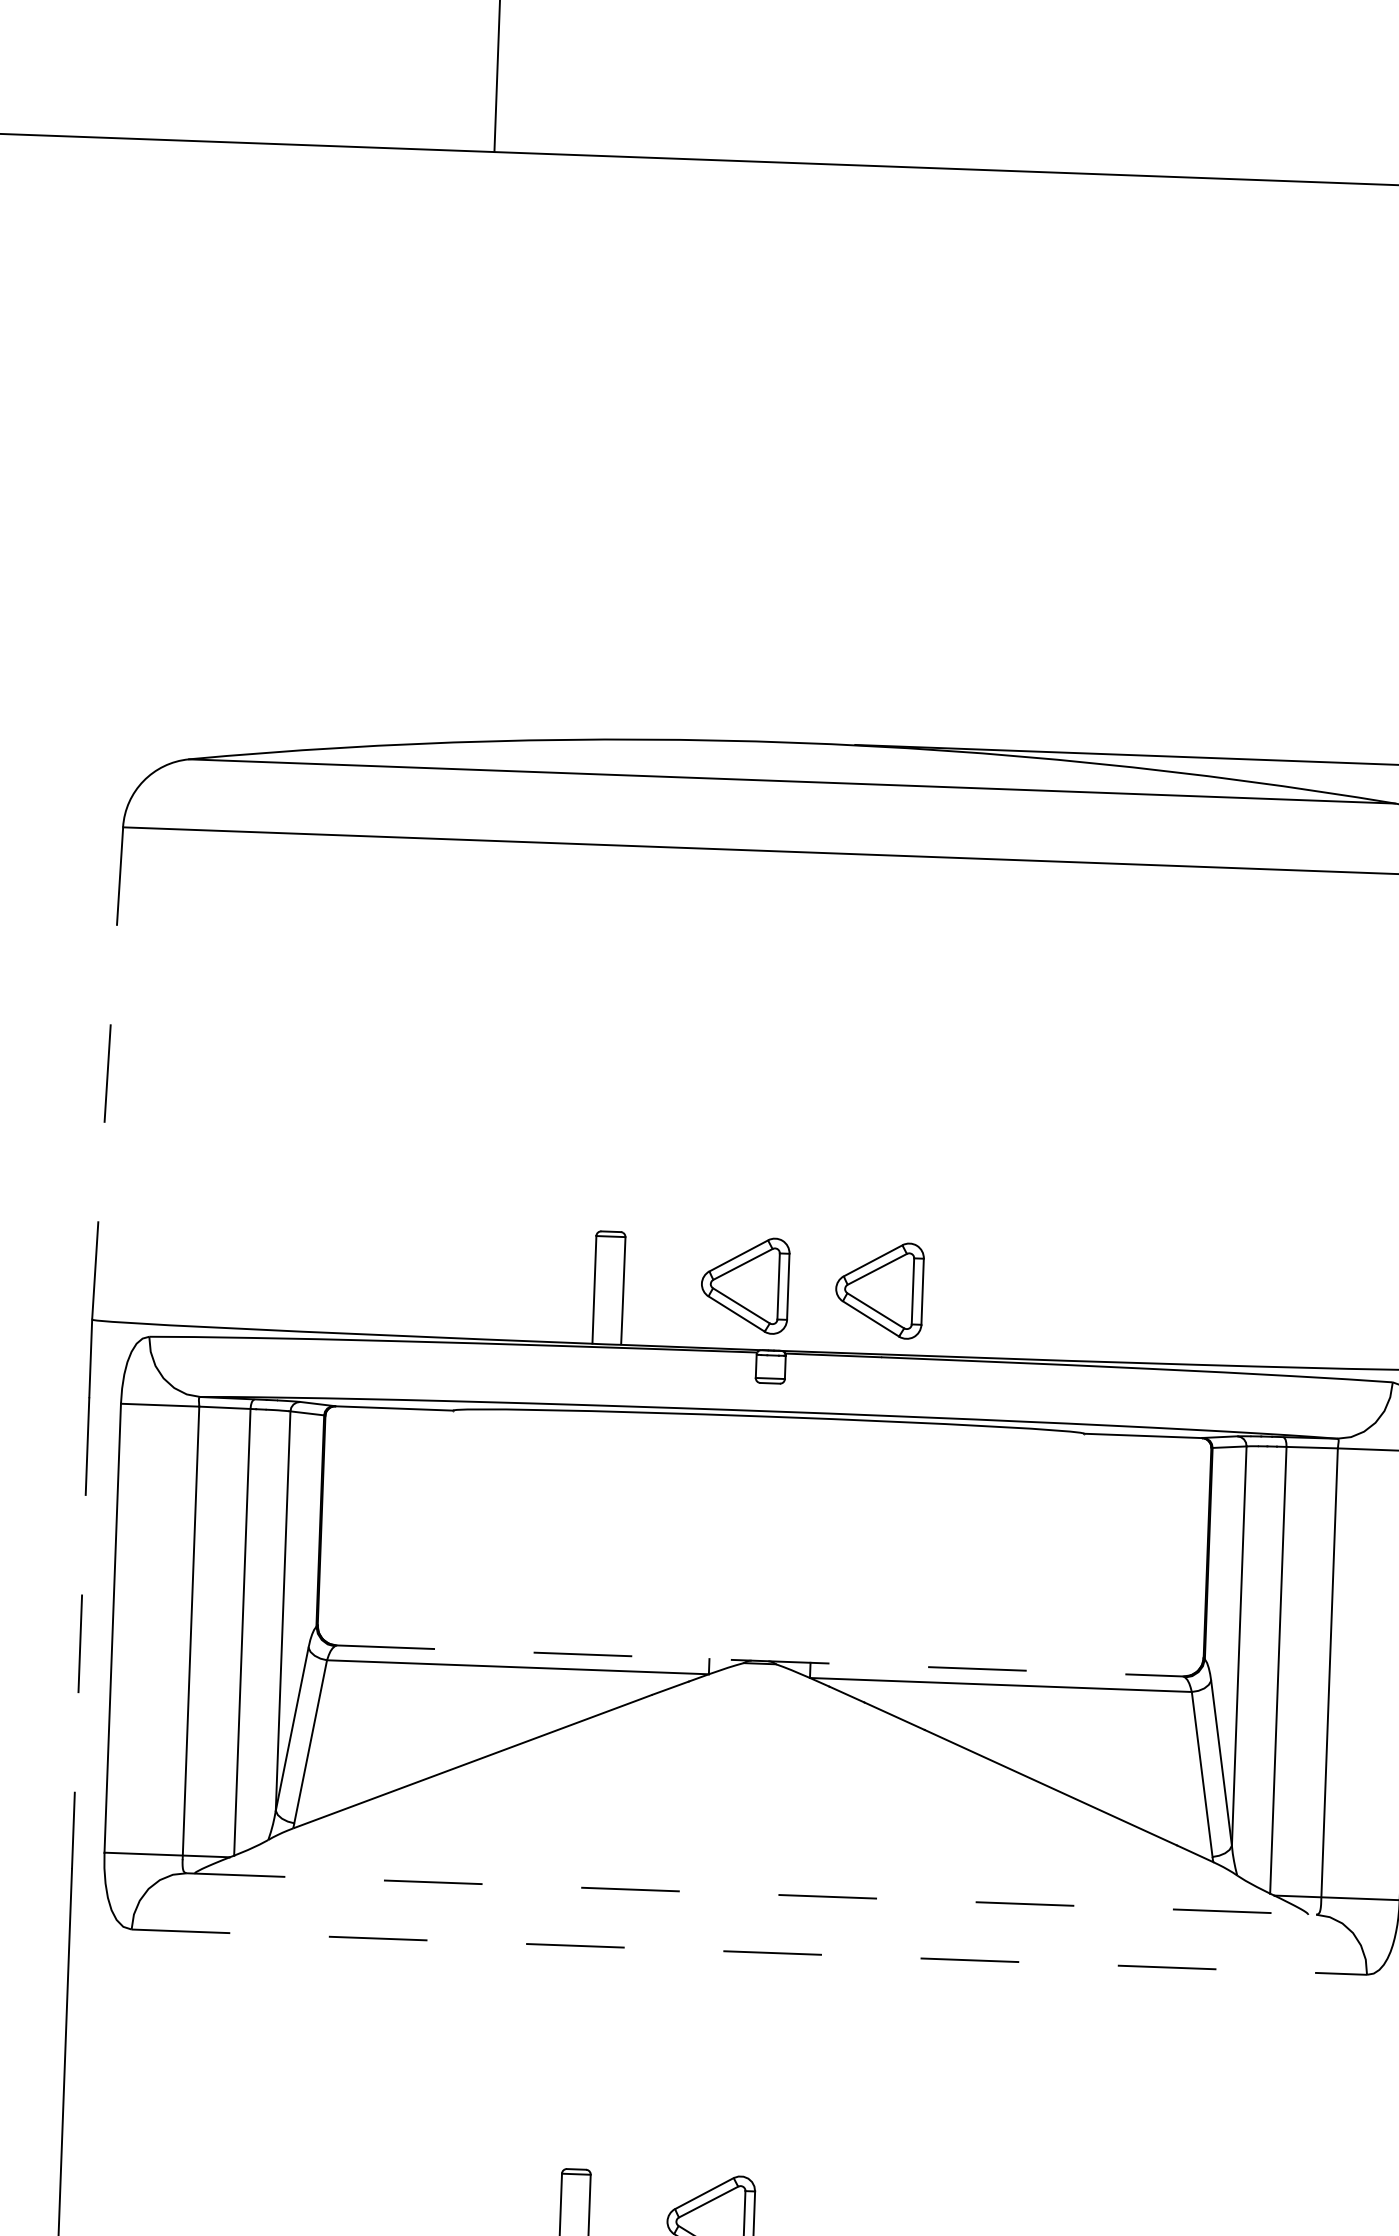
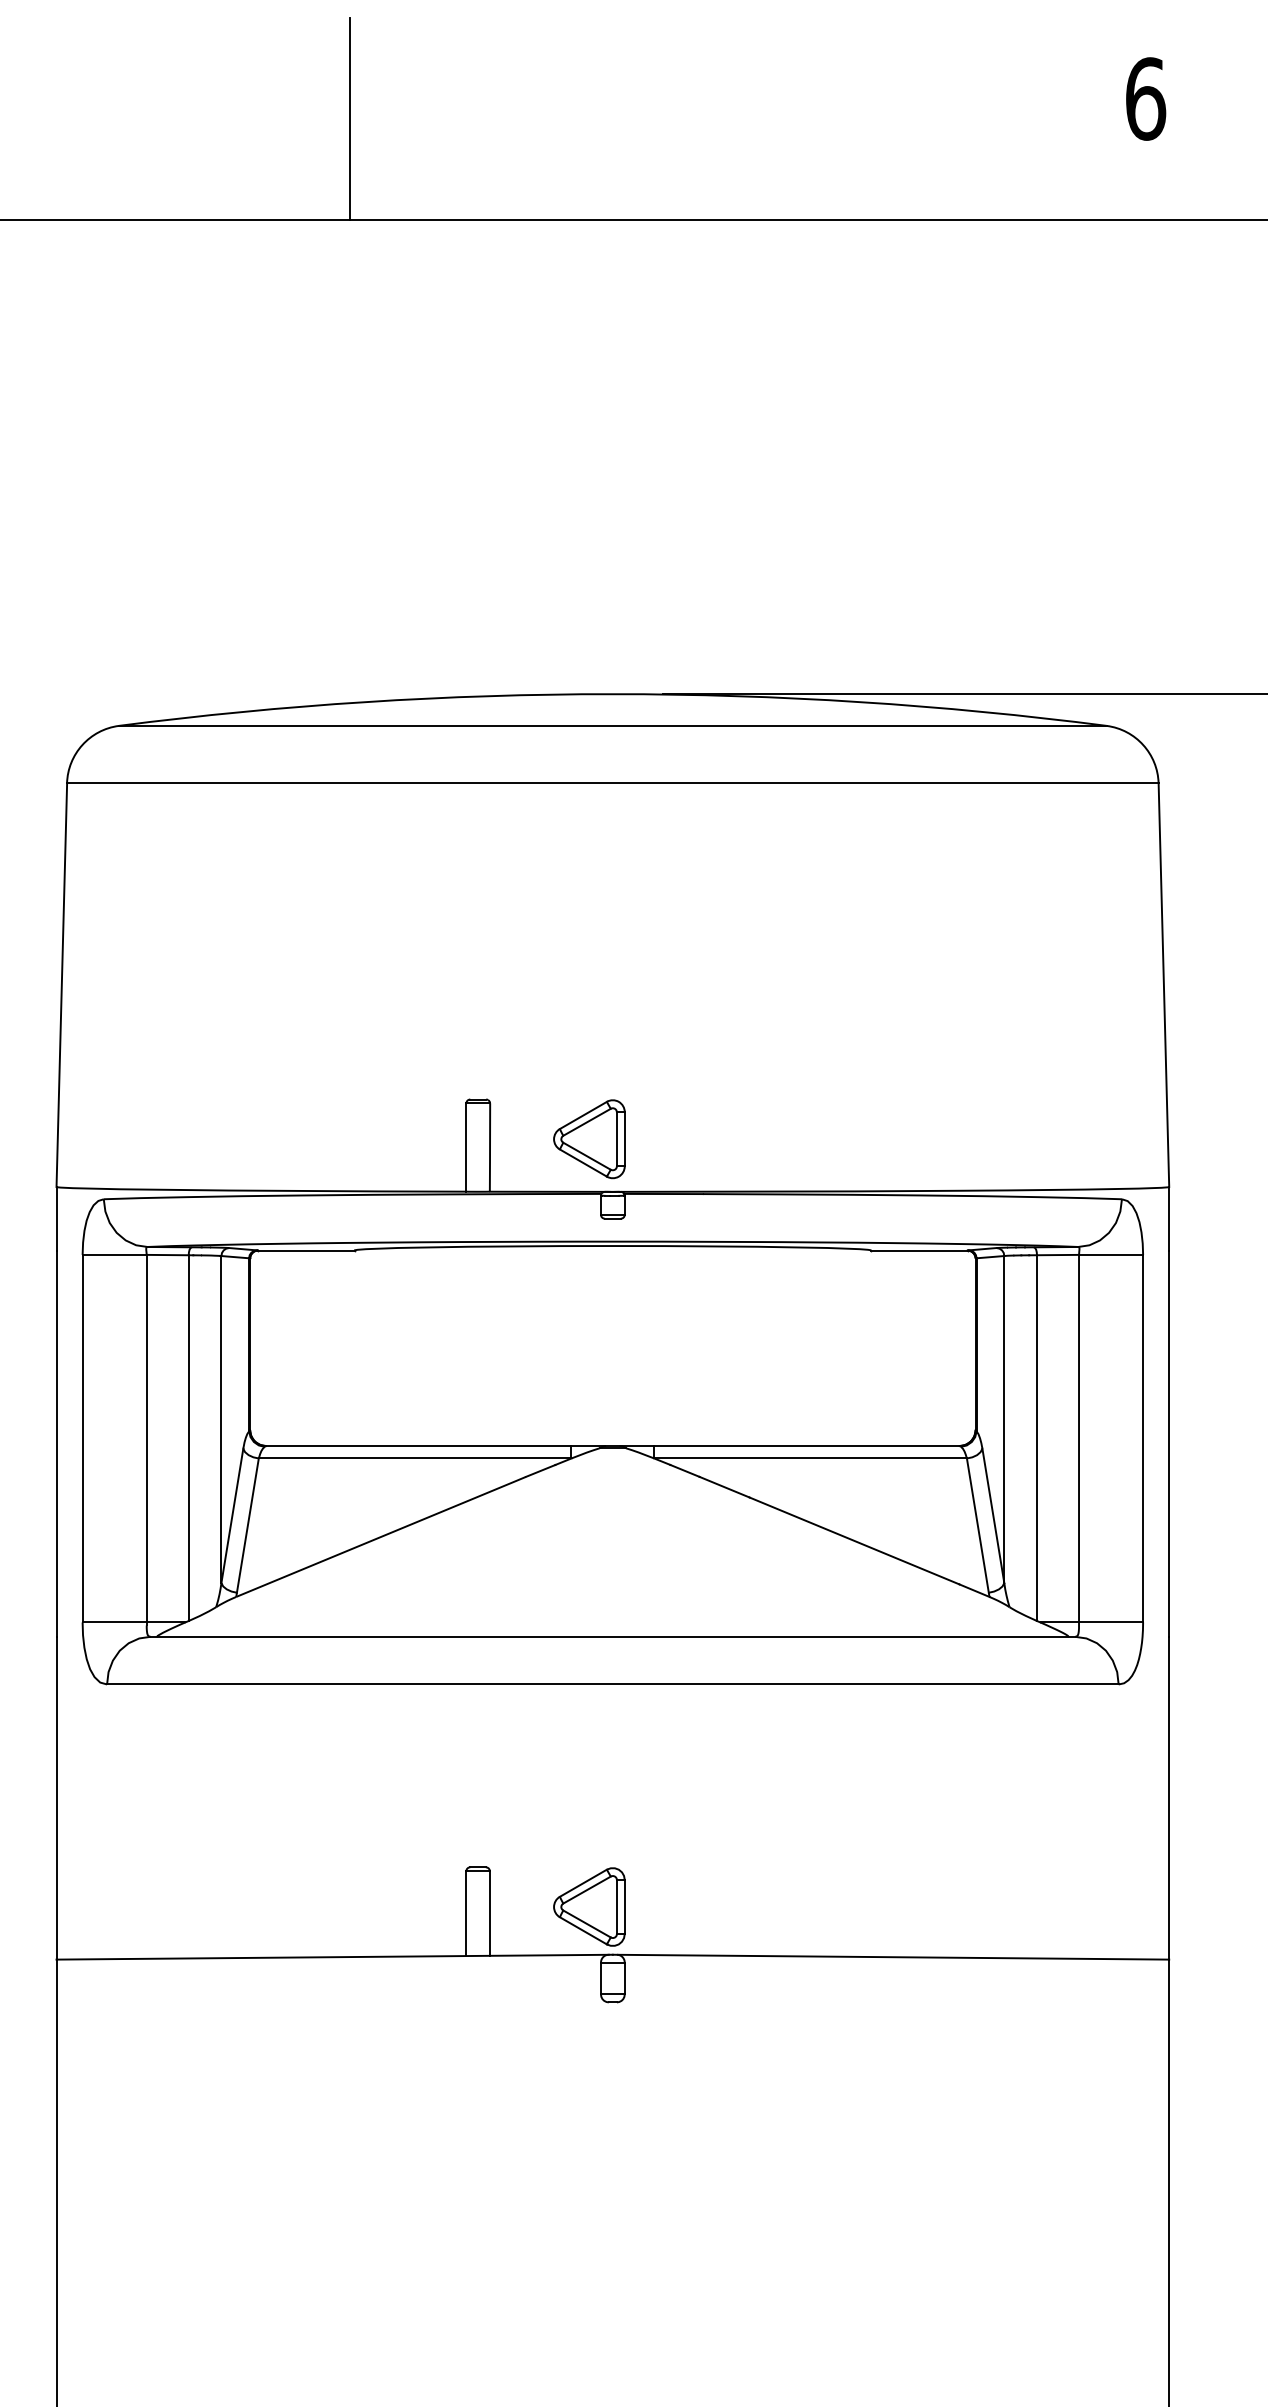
line: (107, 1073) -> (61, 985), dashed -> solid
part: (879, 1290) -> (699, 1139), removed
line: (80, 1634) -> (56, 1444), dashed -> solid
line: (759, 1661) -> (612, 1446), dashed -> solid
line: (752, 1893) -> (613, 1636), dashed -> solid
line: (748, 1952) -> (612, 1684), dashed -> solid

